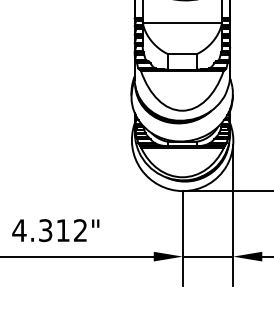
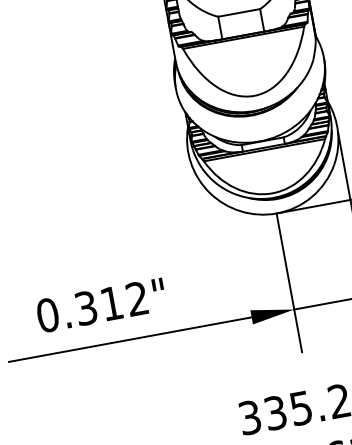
text: (19, 230) -> (47, 315), 4.312" -> 0.312"

